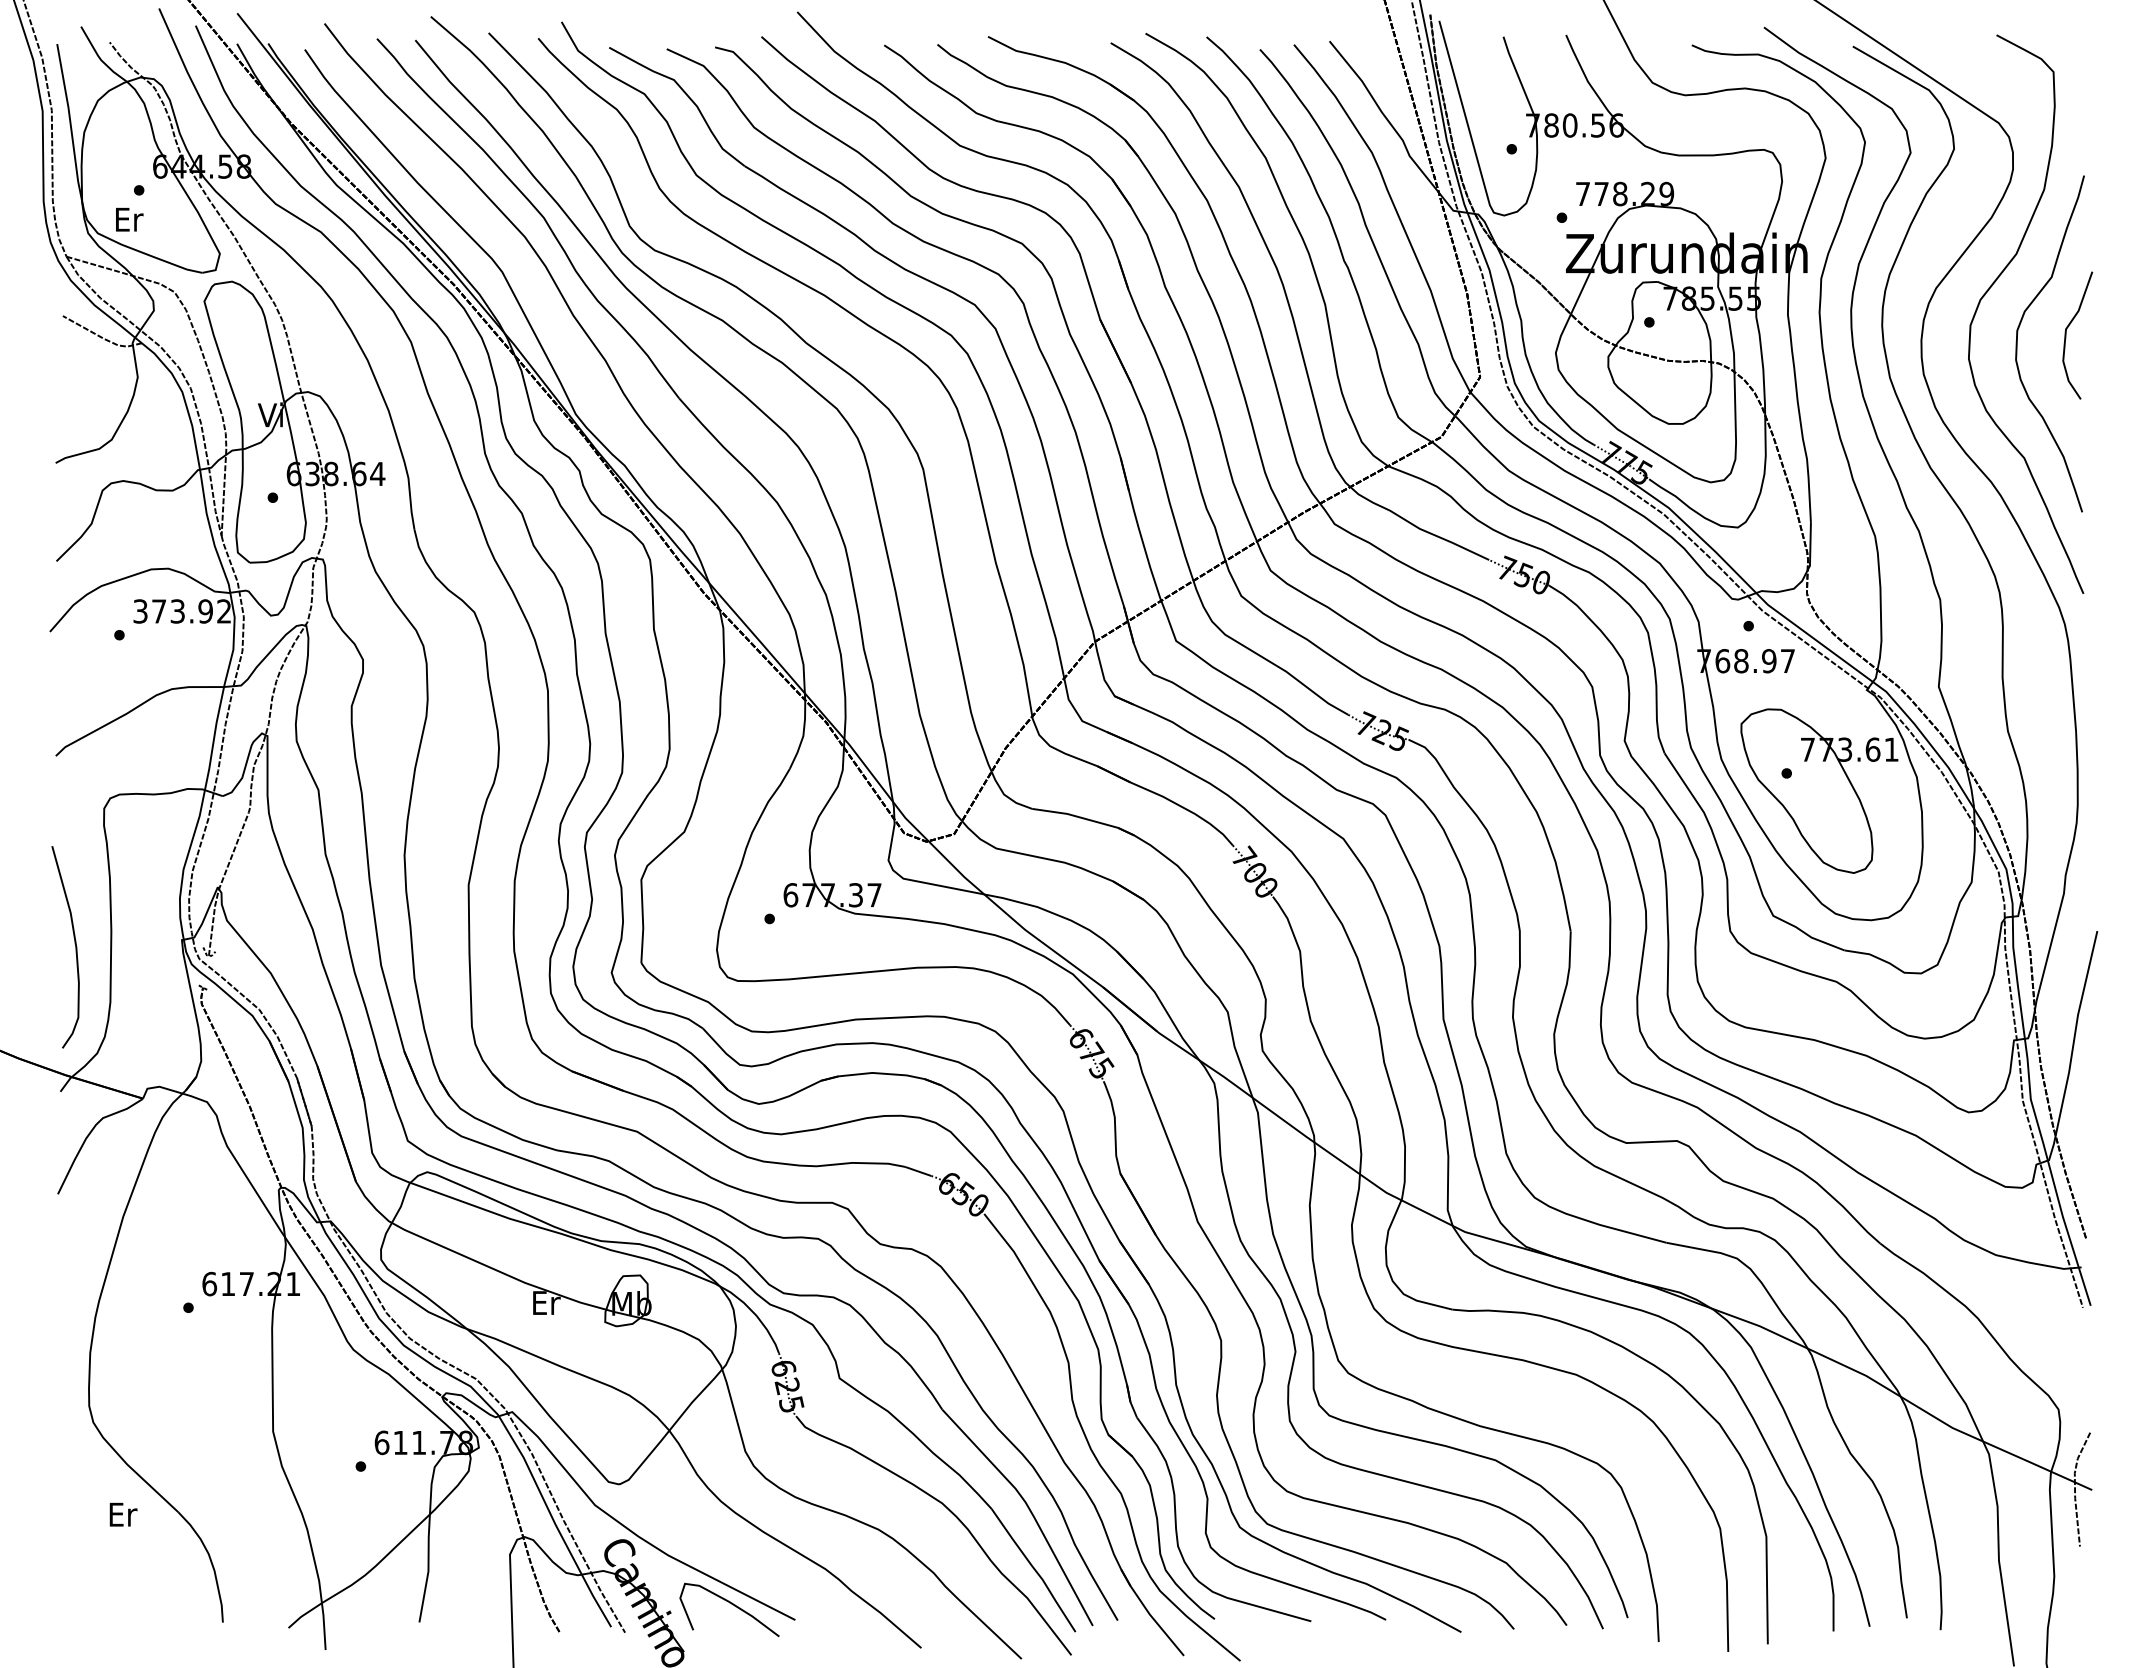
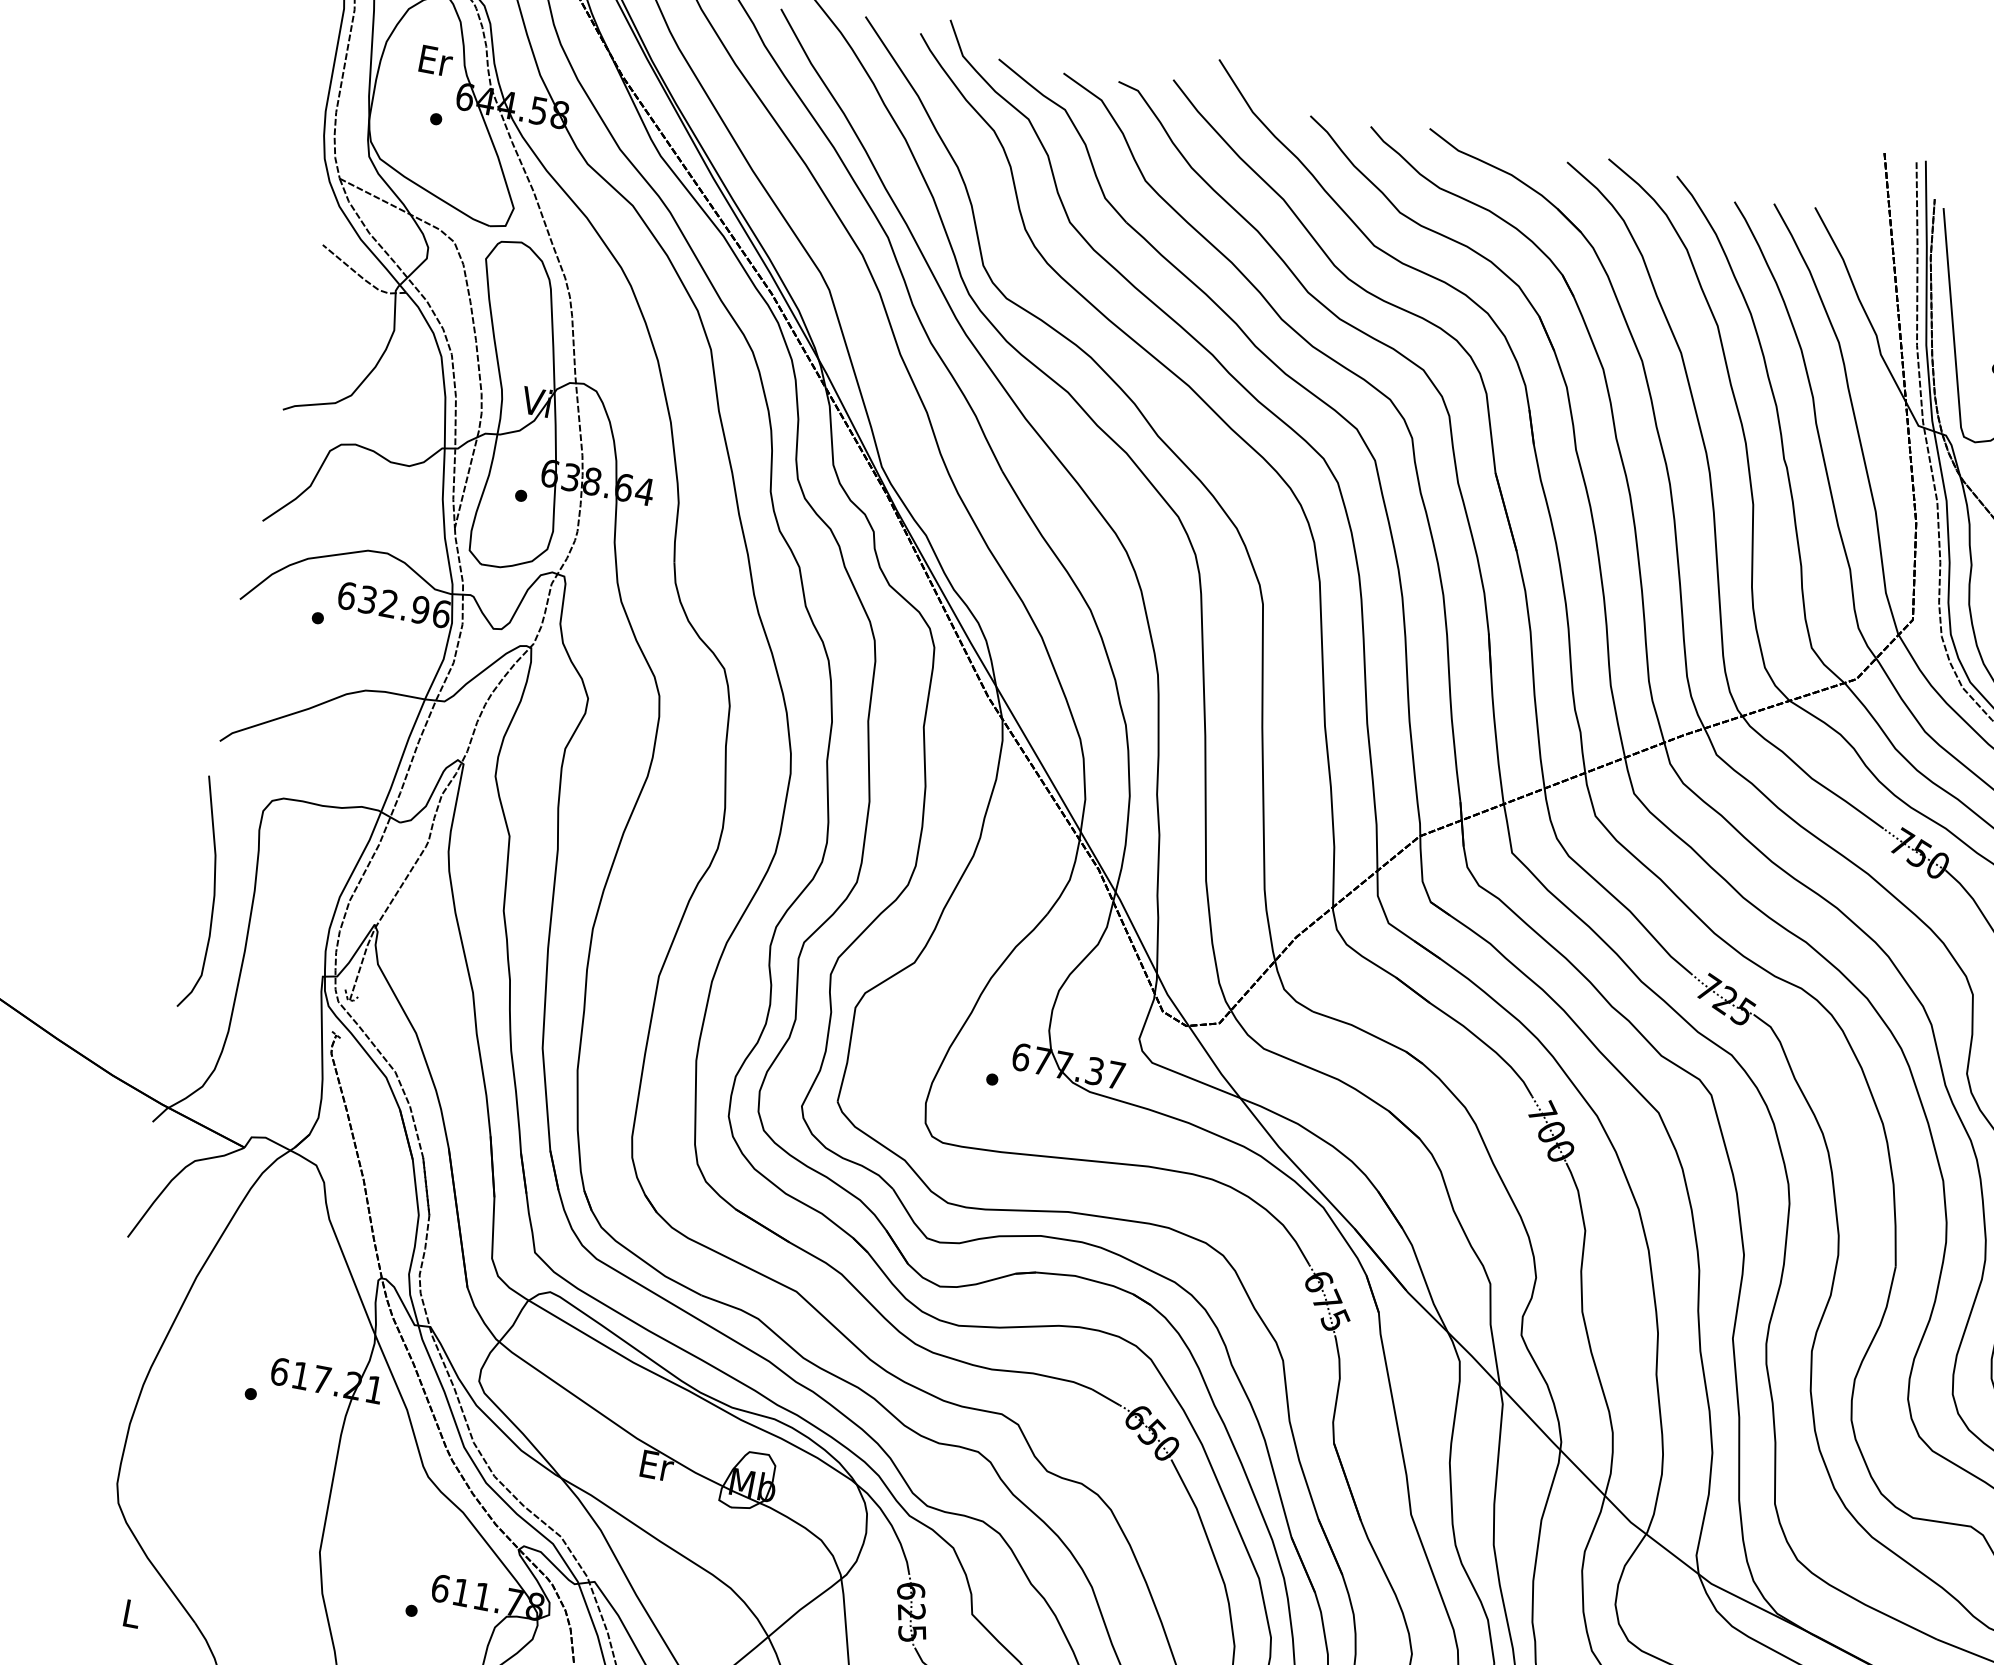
text: (129, 219) -> (436, 60), moved
text: (182, 611) -> (394, 605), 373.92 -> 632.96
curve: (74, 943) -> (213, 890), moved
text: (123, 1514) -> (132, 1613), Er -> L

